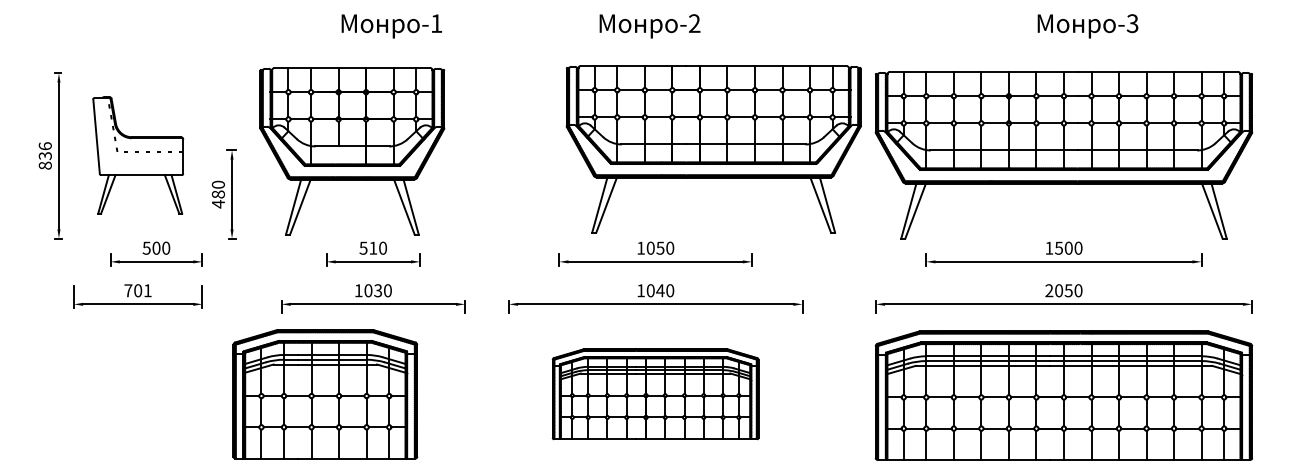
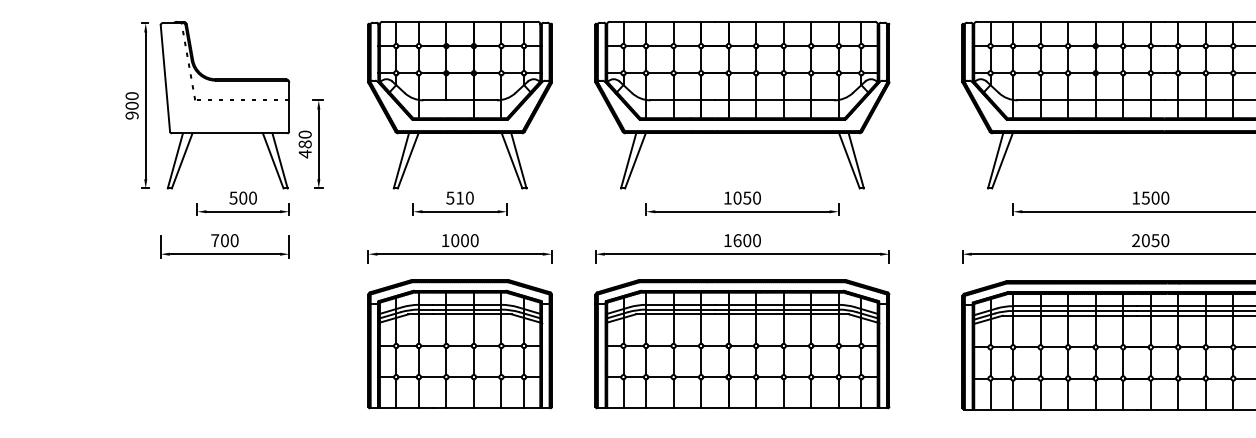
part: (713, 149) -> (742, 105), moved
part: (352, 151) -> (460, 105), moved
text: (44, 155) -> (131, 105), 836 -> 900
part: (138, 155) -> (225, 105), size x1.43
text: (147, 290) -> (234, 240), 701 -> 700
text: (378, 290) -> (465, 240), 1030 -> 1000
text: (655, 290) -> (742, 240), 1040 -> 1600
part: (325, 394) -> (460, 344), moved
part: (655, 394) -> (742, 344), size x1.43

